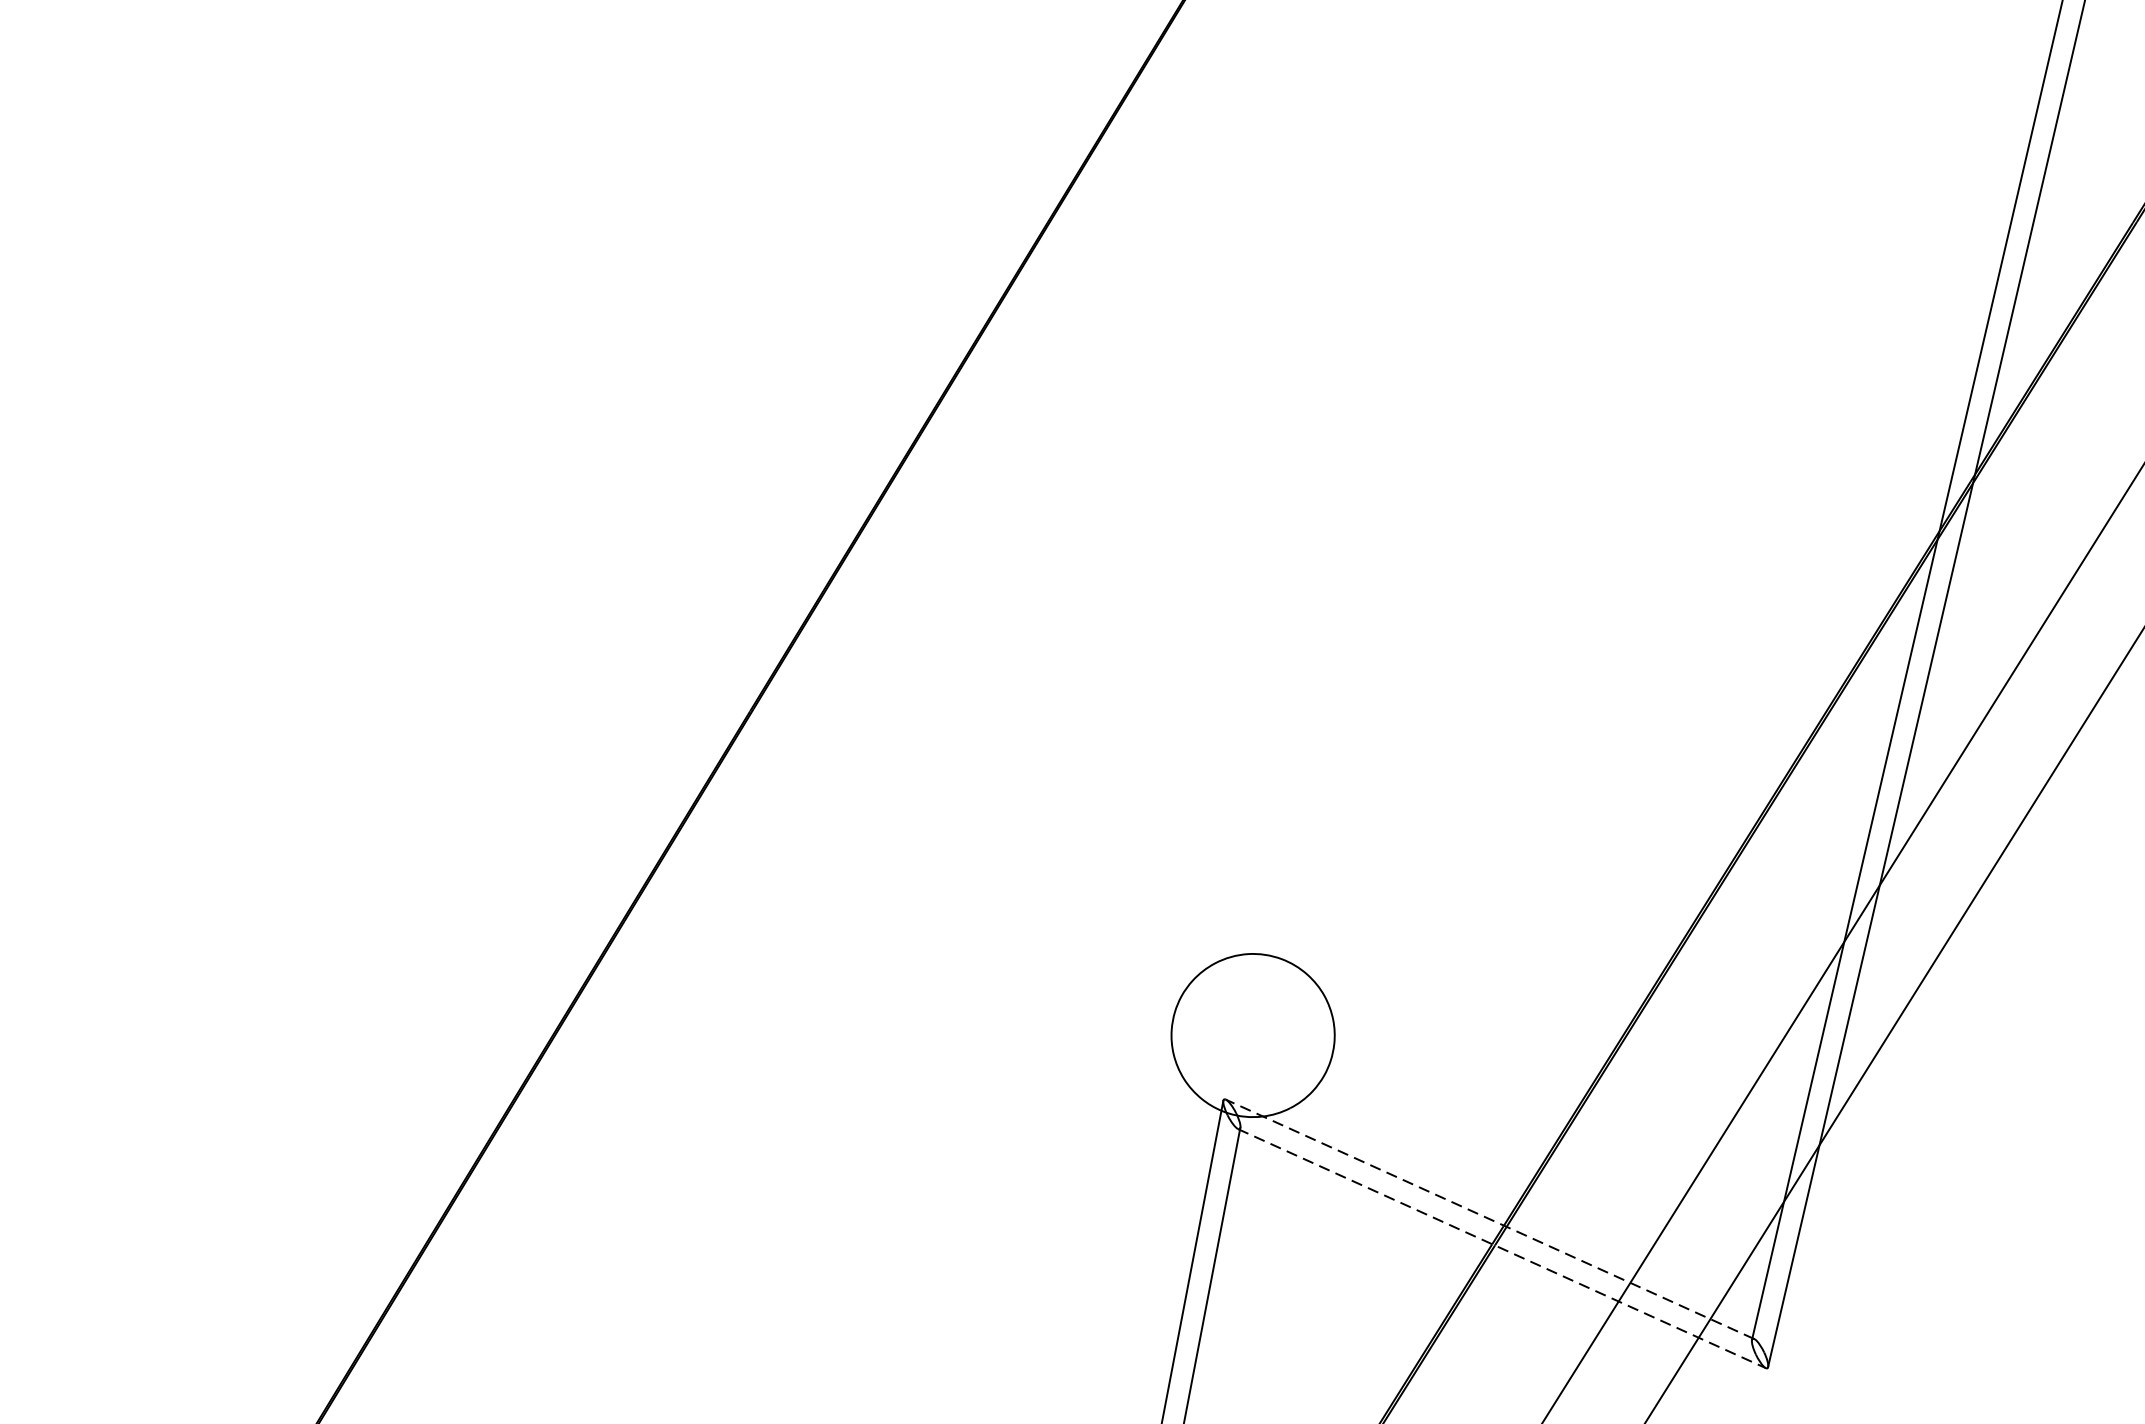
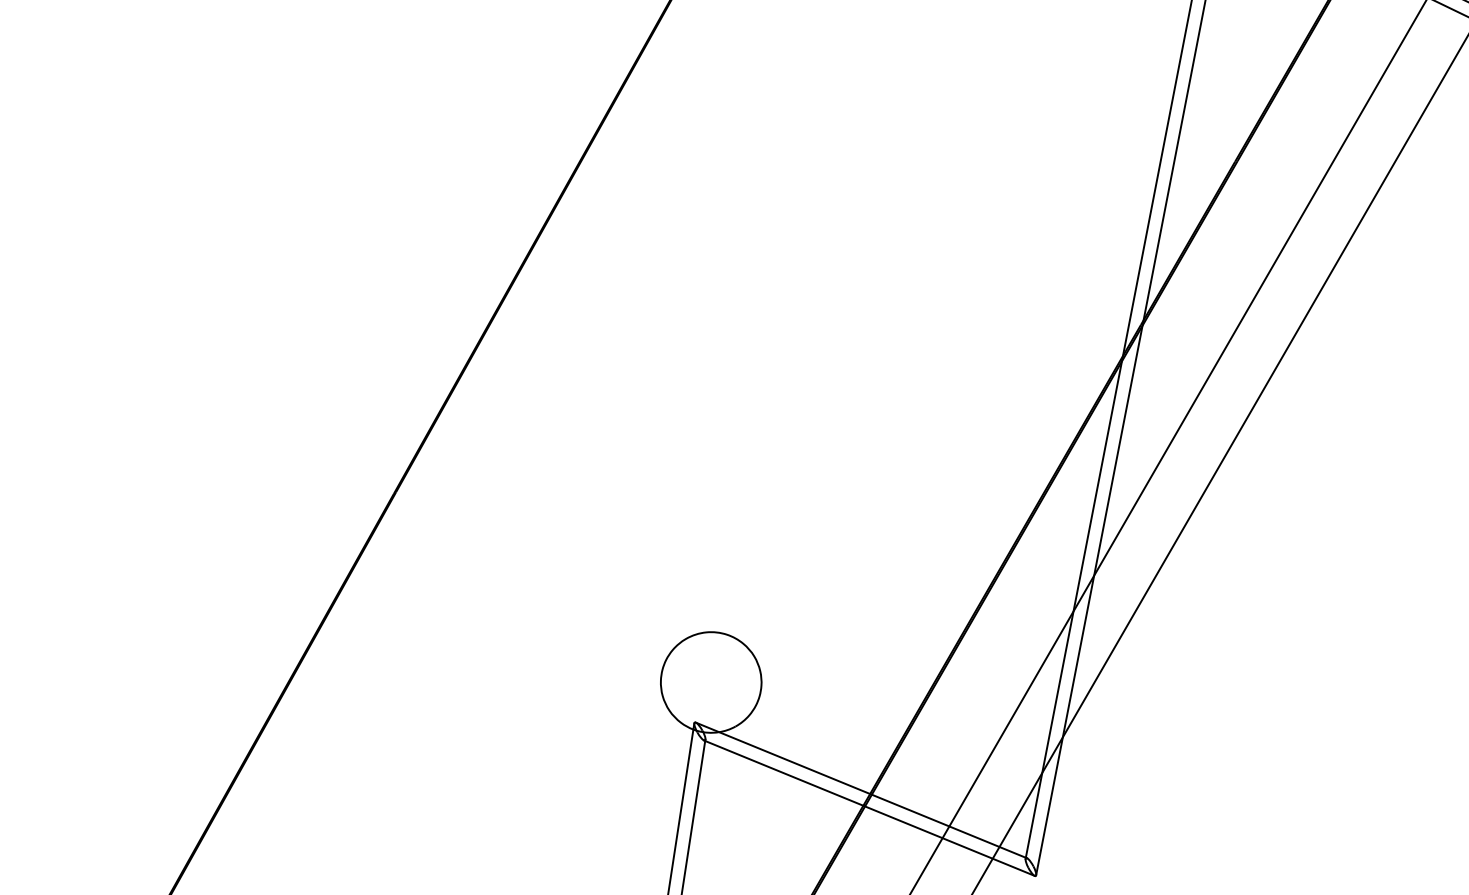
line: (1490, 1219) -> (861, 790), dashed -> solid
line: (1502, 1249) -> (869, 808), dashed -> solid

